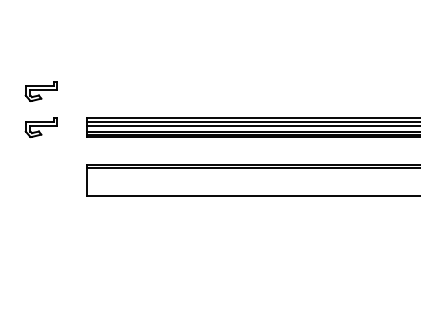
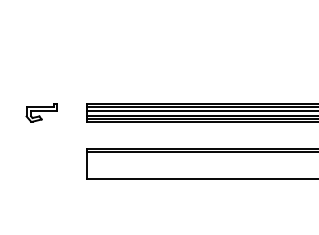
part: (40, 91) -> (40, 77), removed

